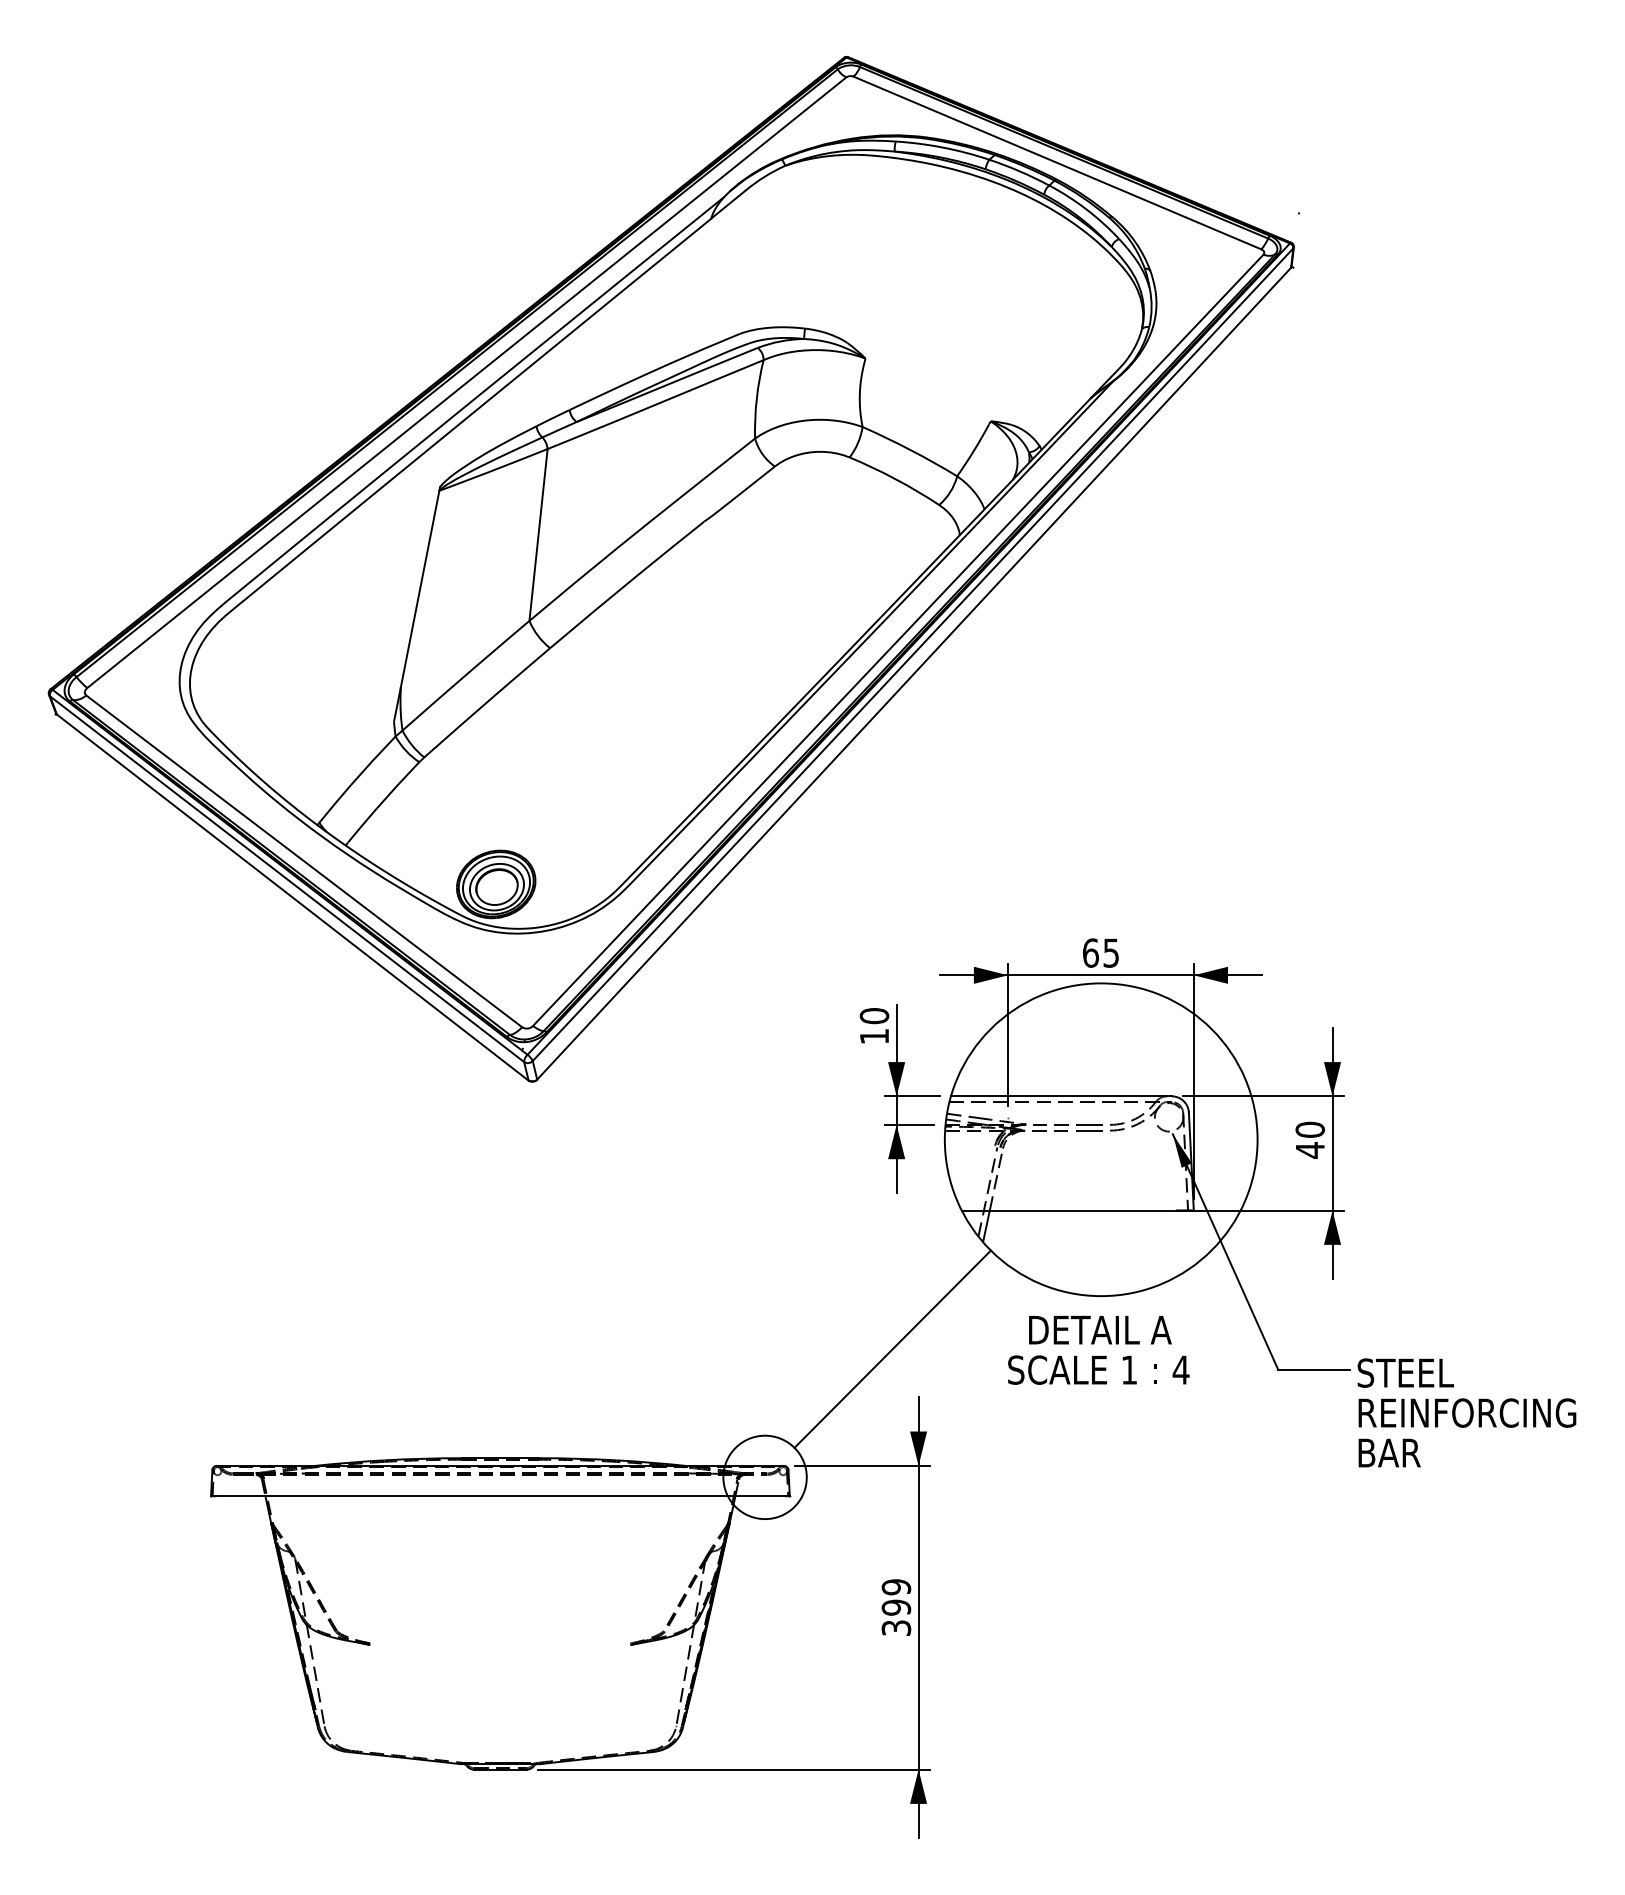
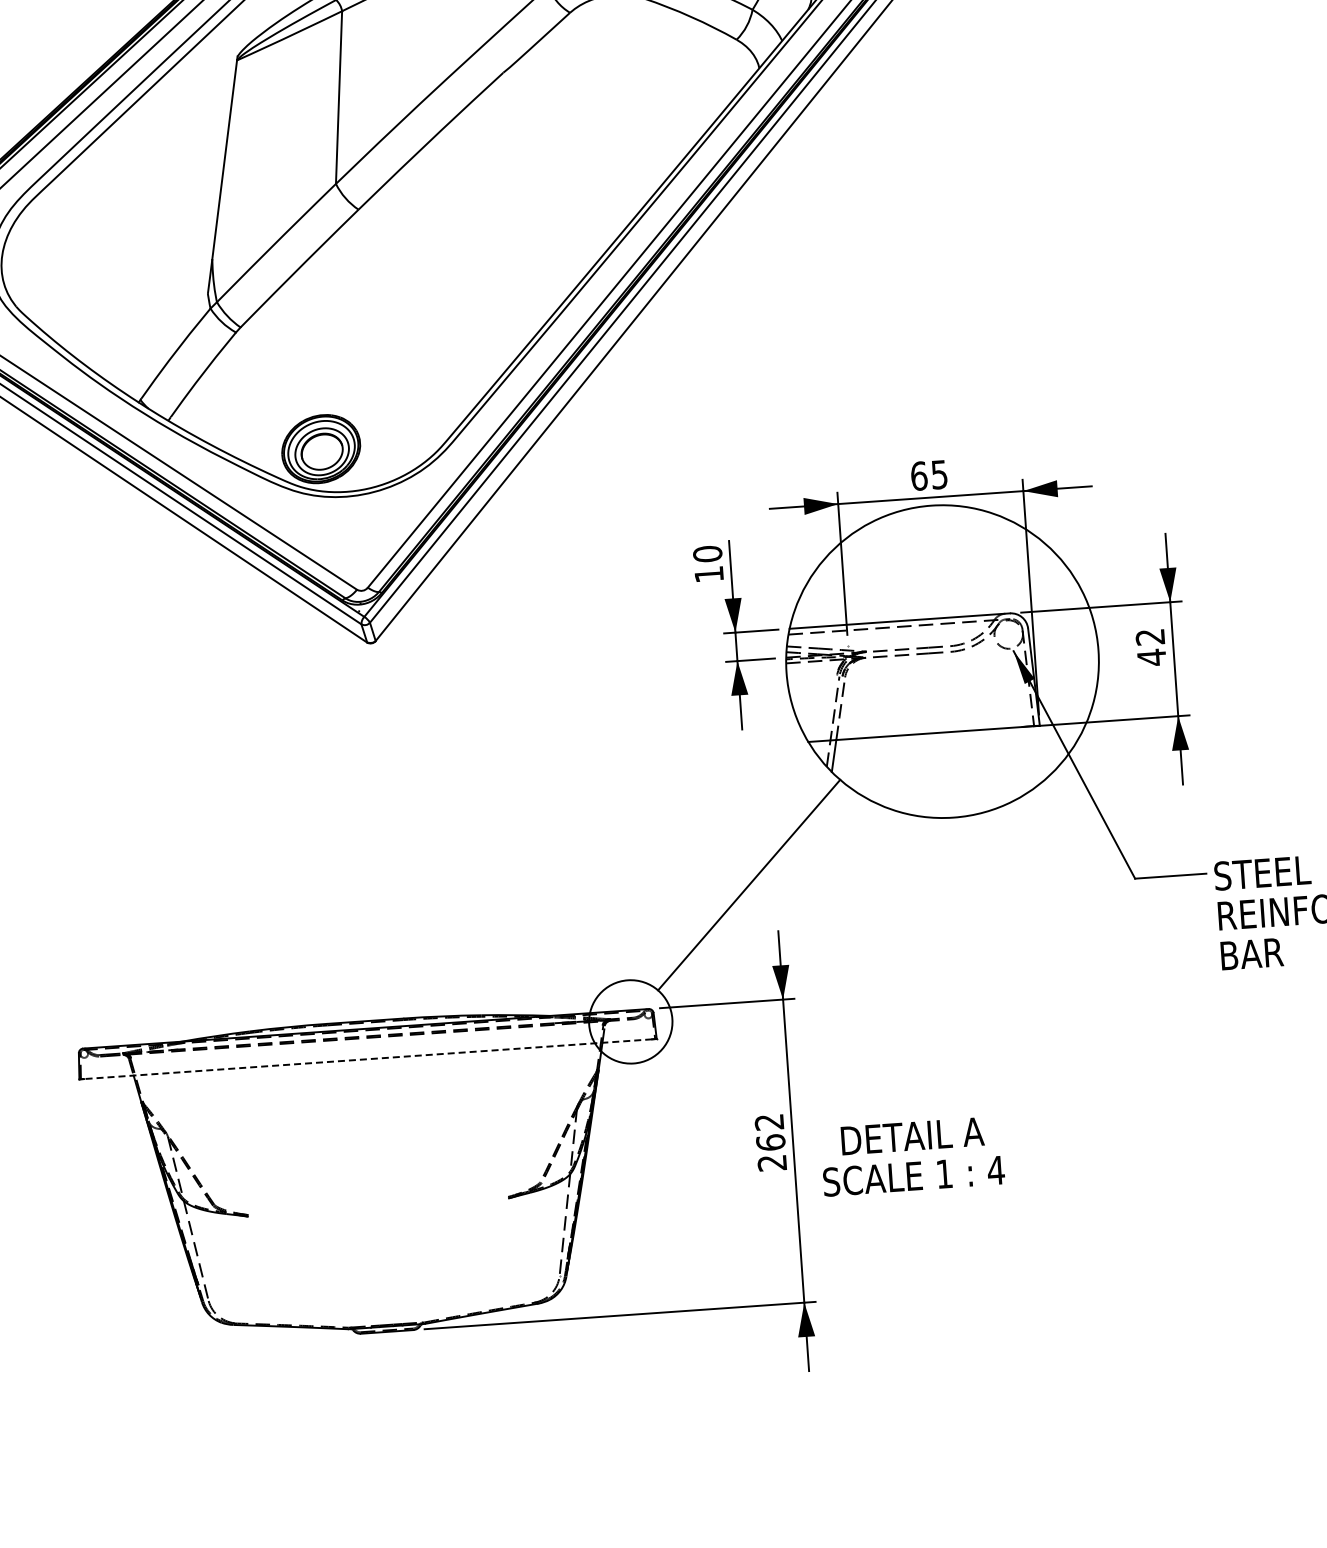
text: (1309, 1129) -> (1149, 636), 40 -> 42
text: (1098, 1350) -> (912, 1156), moved
line: (500, 1496) -> (368, 1059), solid -> dashed
text: (896, 1607) -> (770, 1142), 399 -> 262

